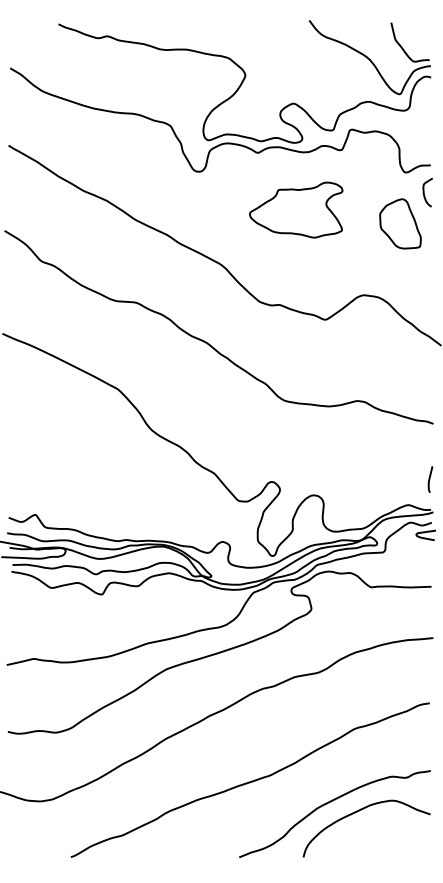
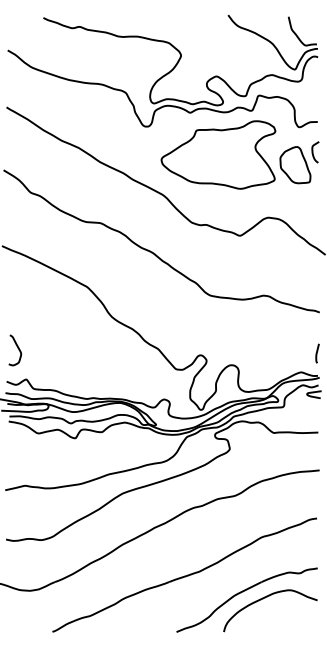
curve: (424, 192) -> (313, 152), moved
part: (296, 209) -> (218, 154), size x1.67
curve: (24, 473) -> (18, 349), added

